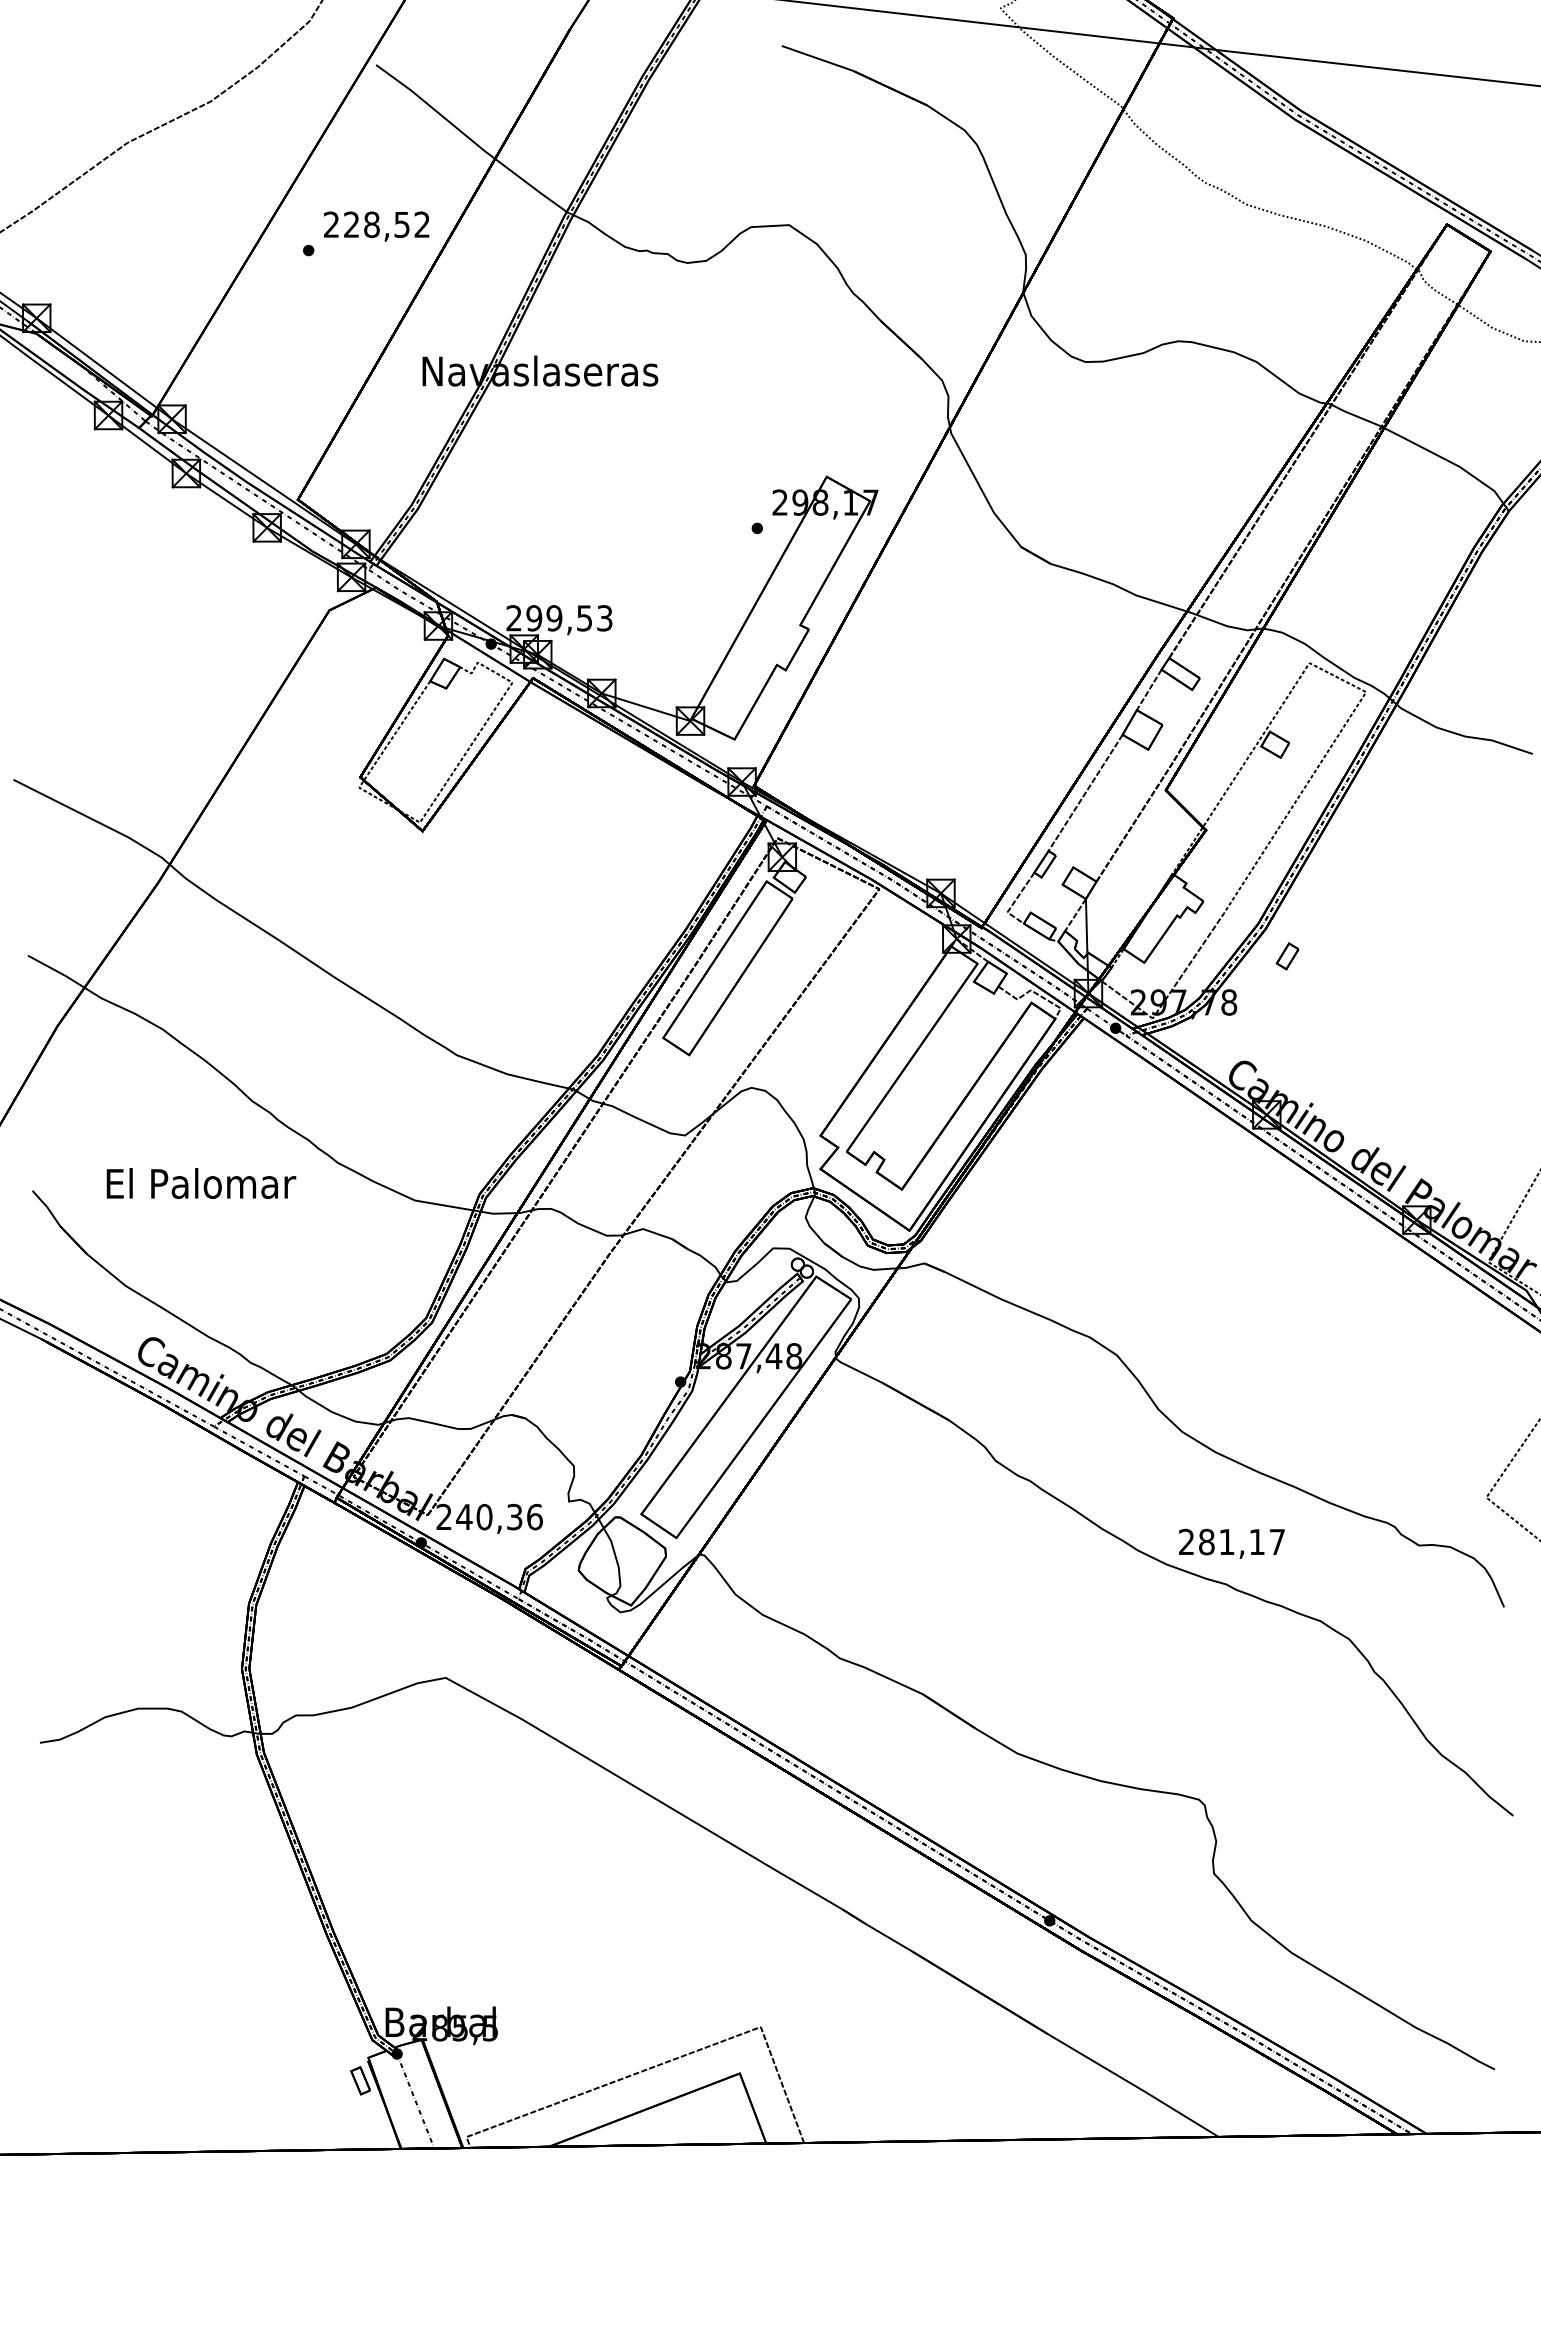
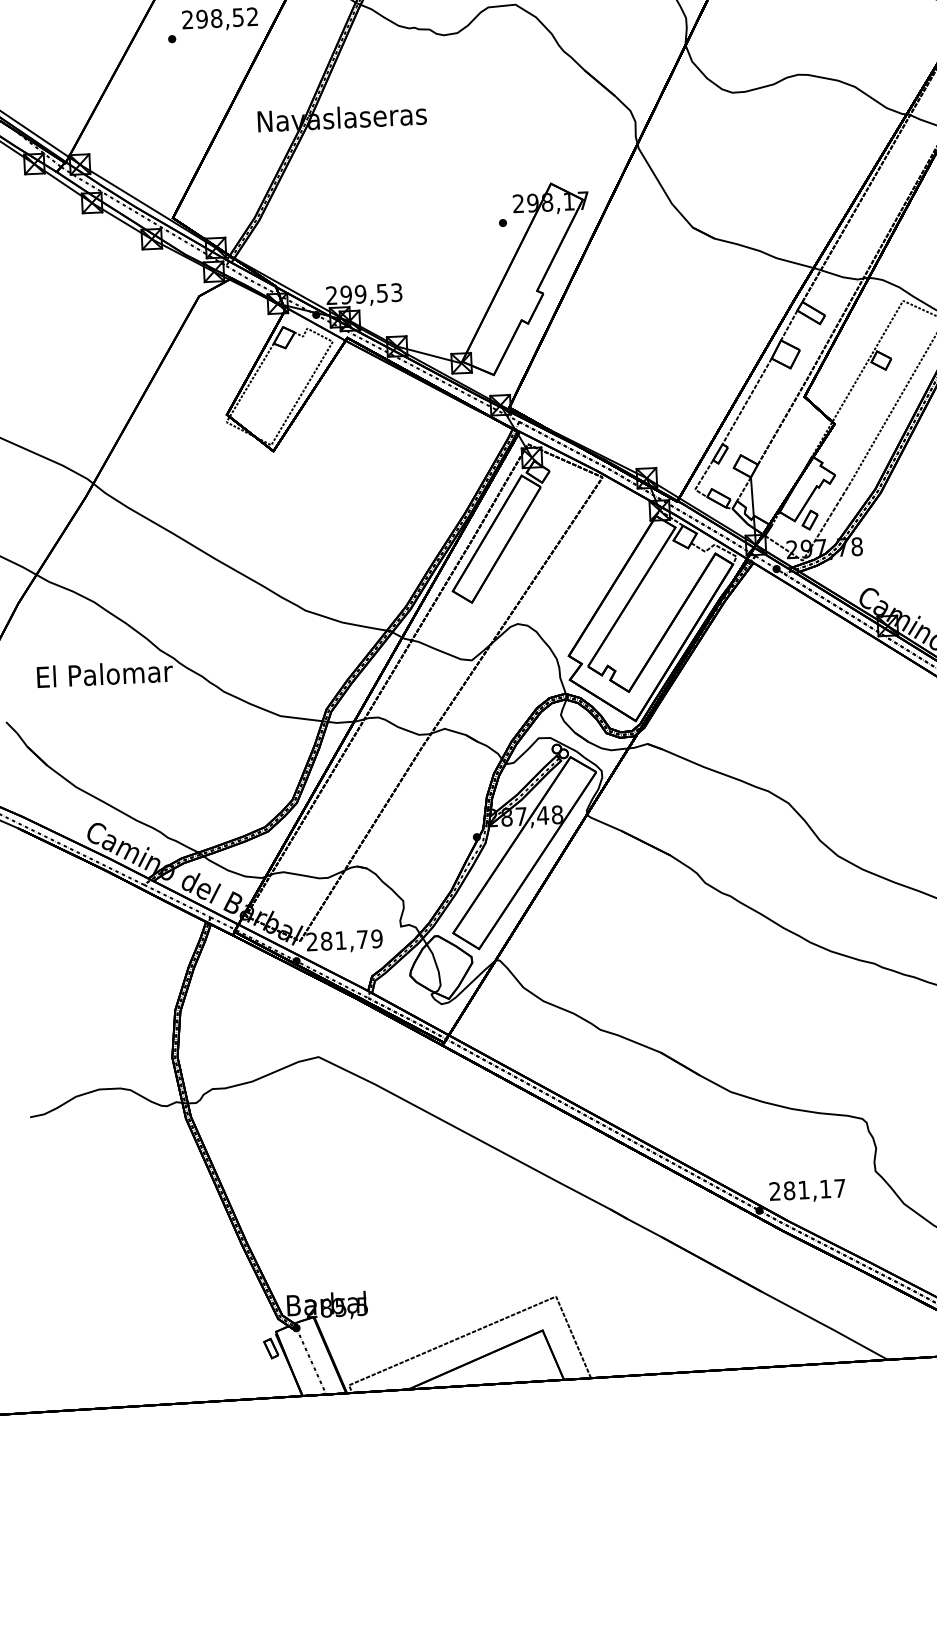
text: (351, 224) -> (201, 19), 228,52 -> 298,52
part: (1287, 956) -> (810, 520), moved
text: (201, 1183) -> (105, 674), moved
text: (499, 1516) -> (351, 939), 240,36 -> 281,79
text: (1231, 1543) -> (807, 1190), moved

